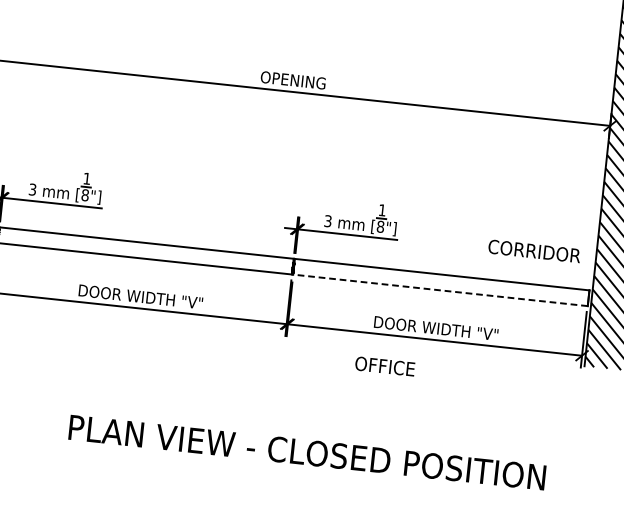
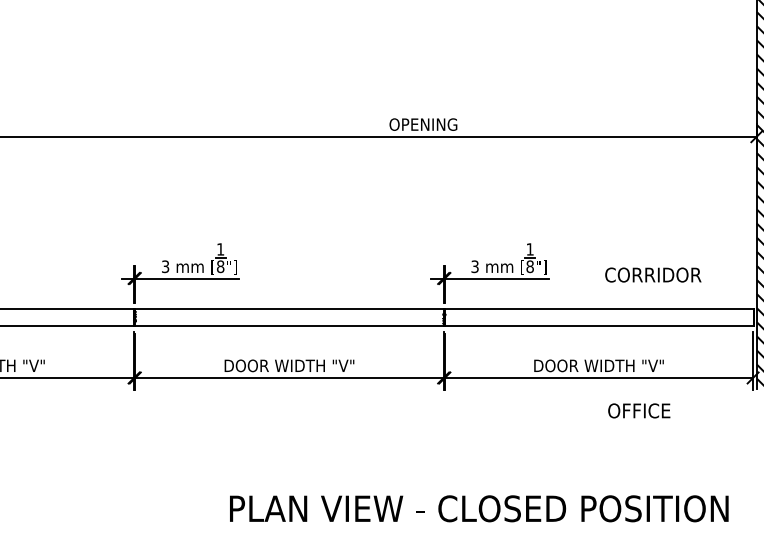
text: (534, 250) -> (653, 274), moved
line: (439, 289) -> (598, 325), dashed -> solid
text: (385, 366) -> (639, 410), moved

